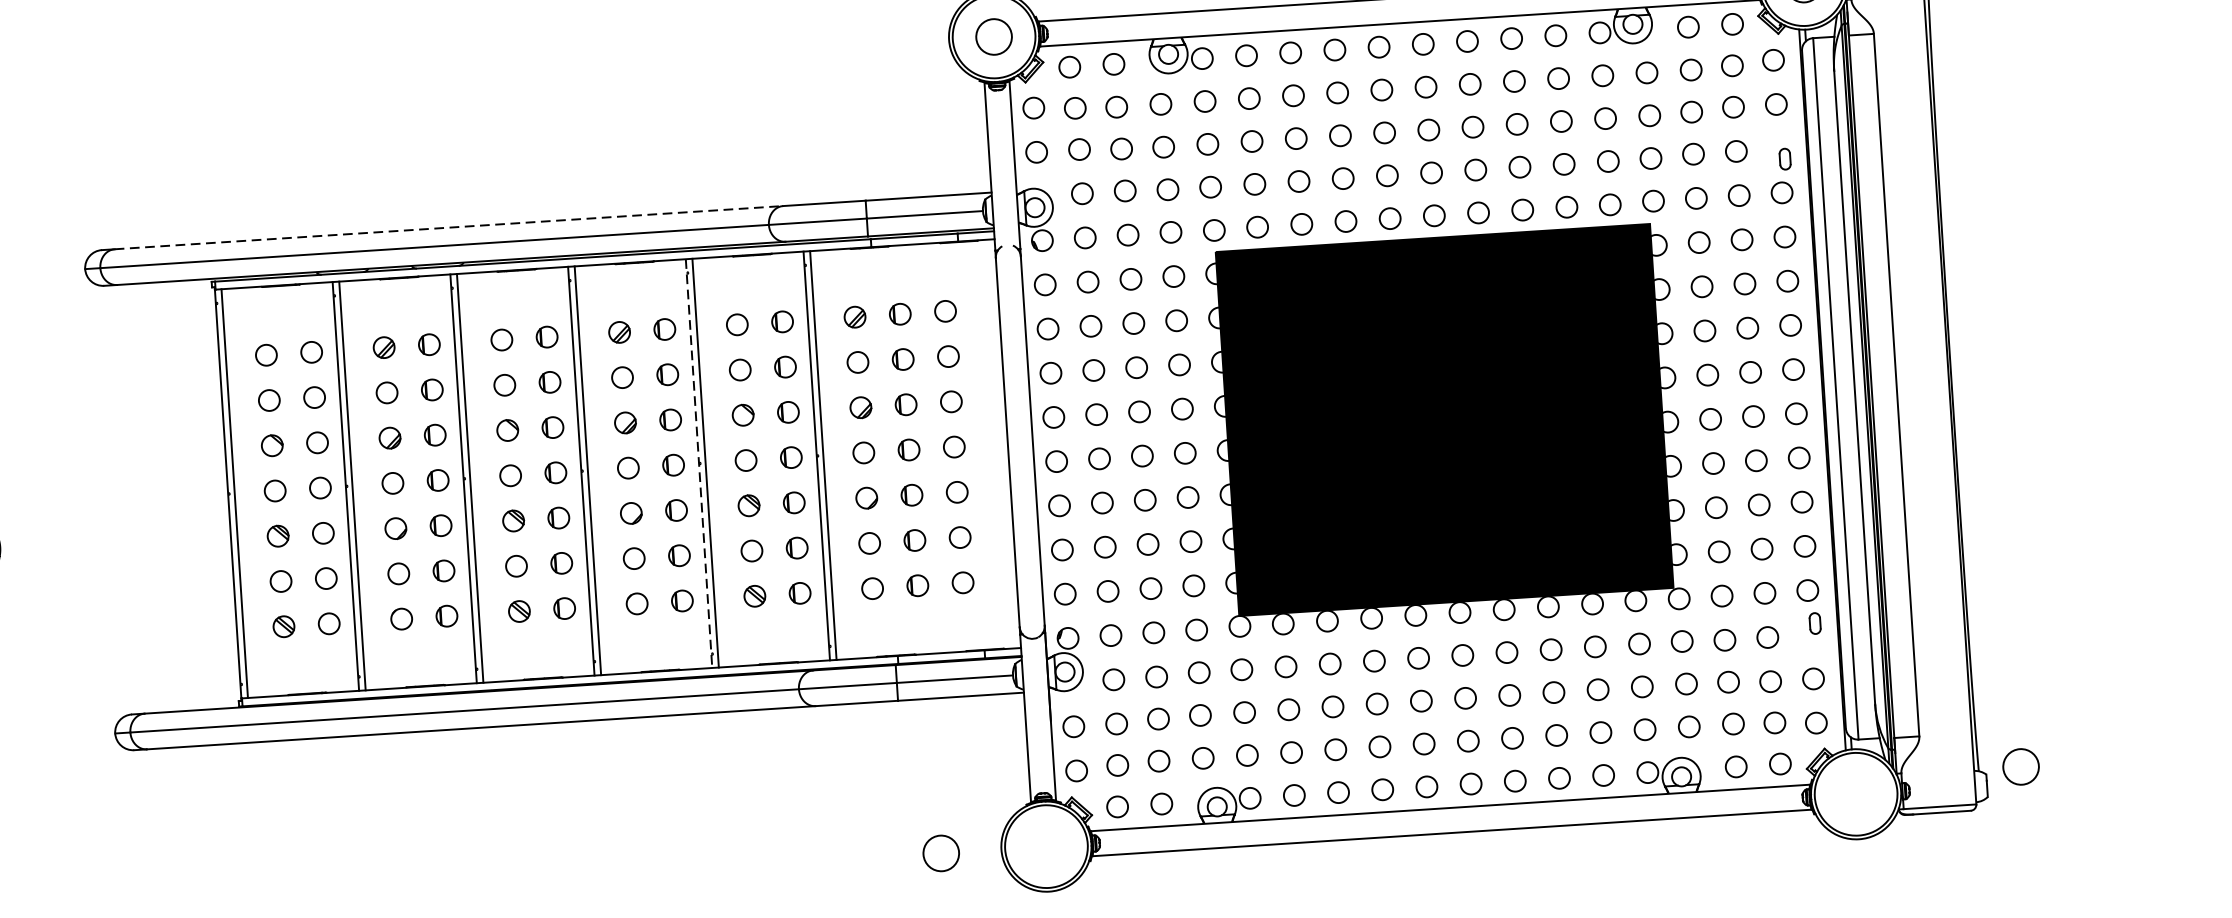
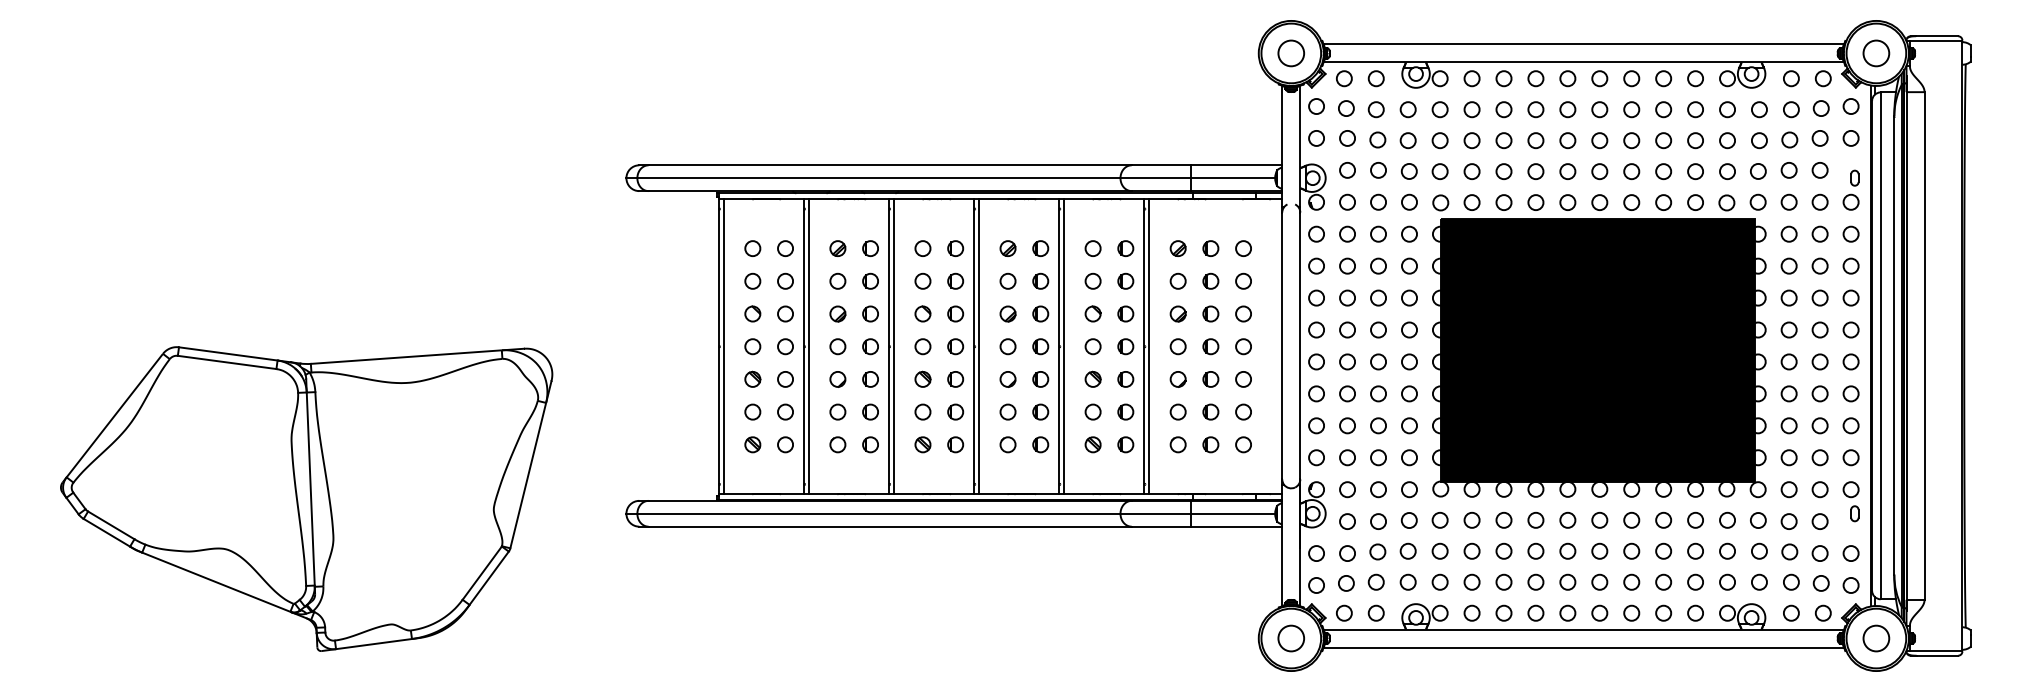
line: (449, 227) -> (890, 165), dashed -> solid
line: (699, 463) -> (1059, 346), dashed -> solid
circle: (2021, 766) -> (1876, 638), moved
circle: (940, 853) -> (1290, 638), moved

